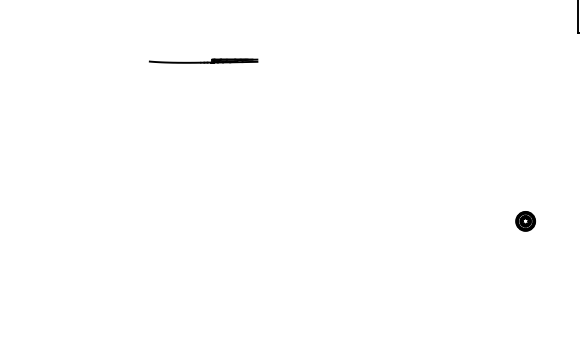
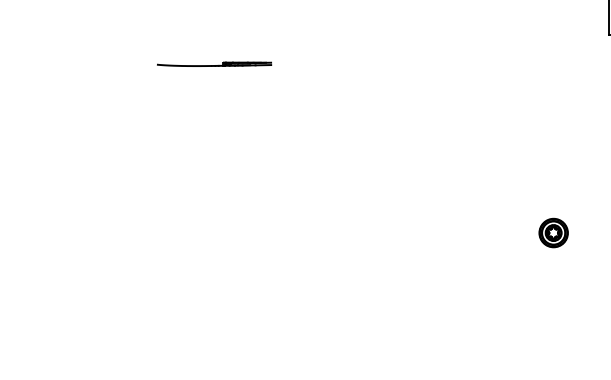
part: (525, 220) -> (553, 232), size x1.43

